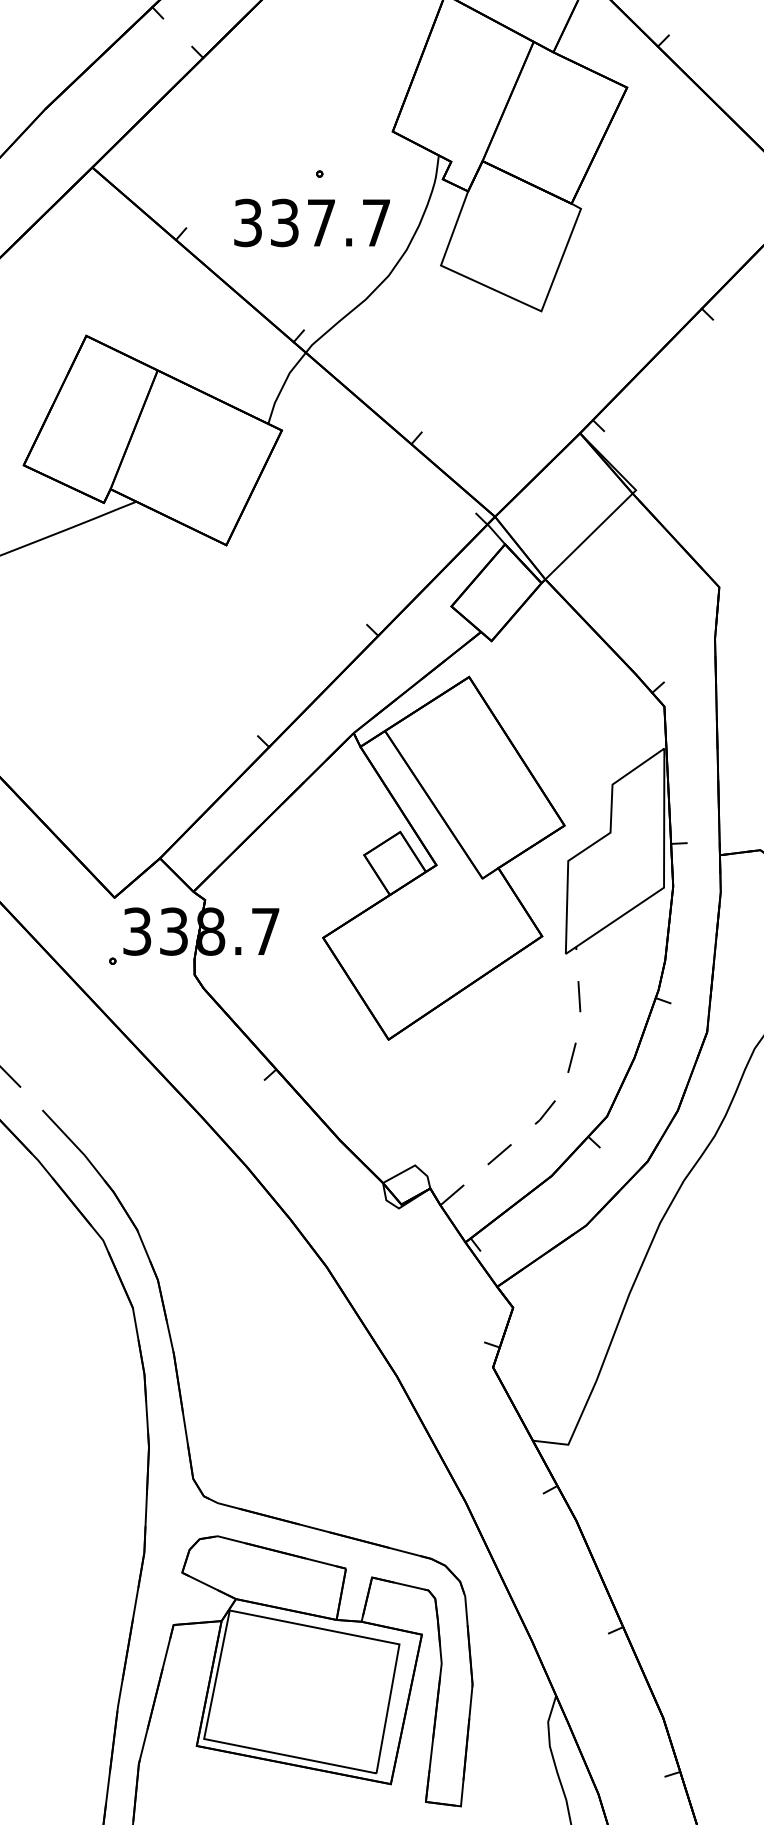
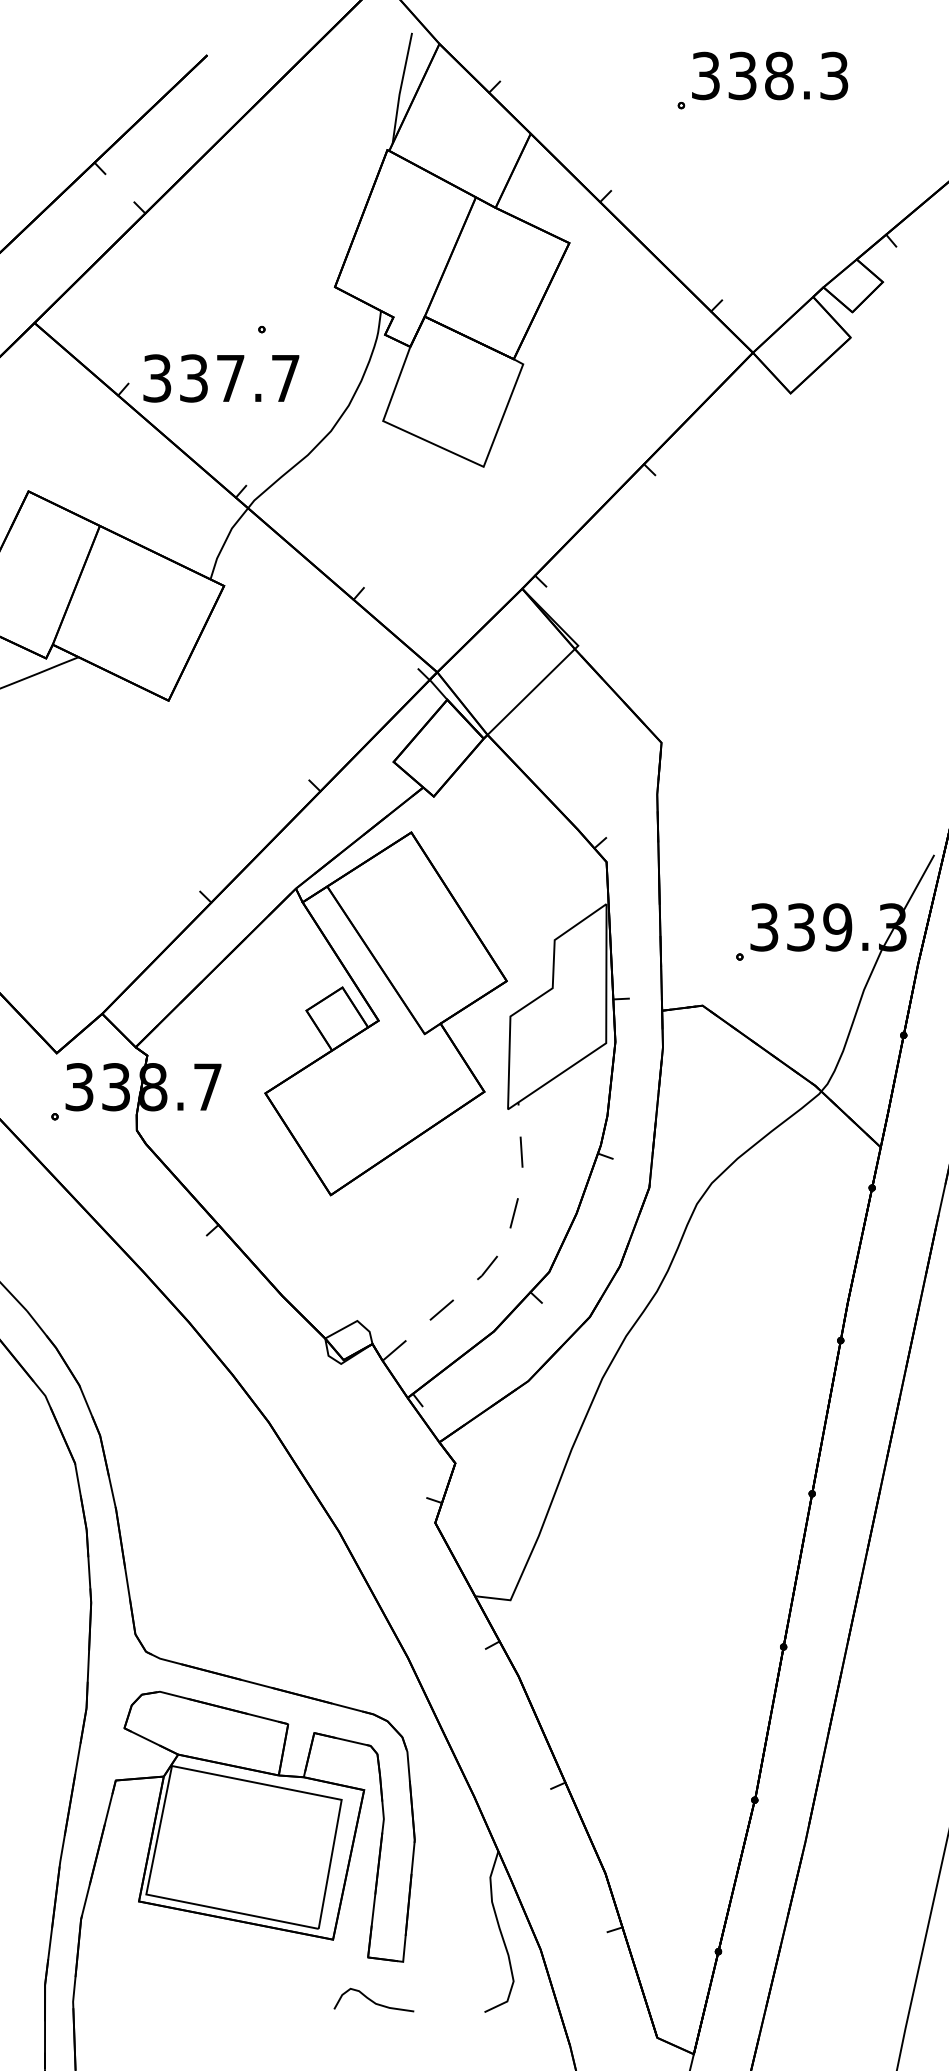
text: (312, 223) -> (221, 378), moved

